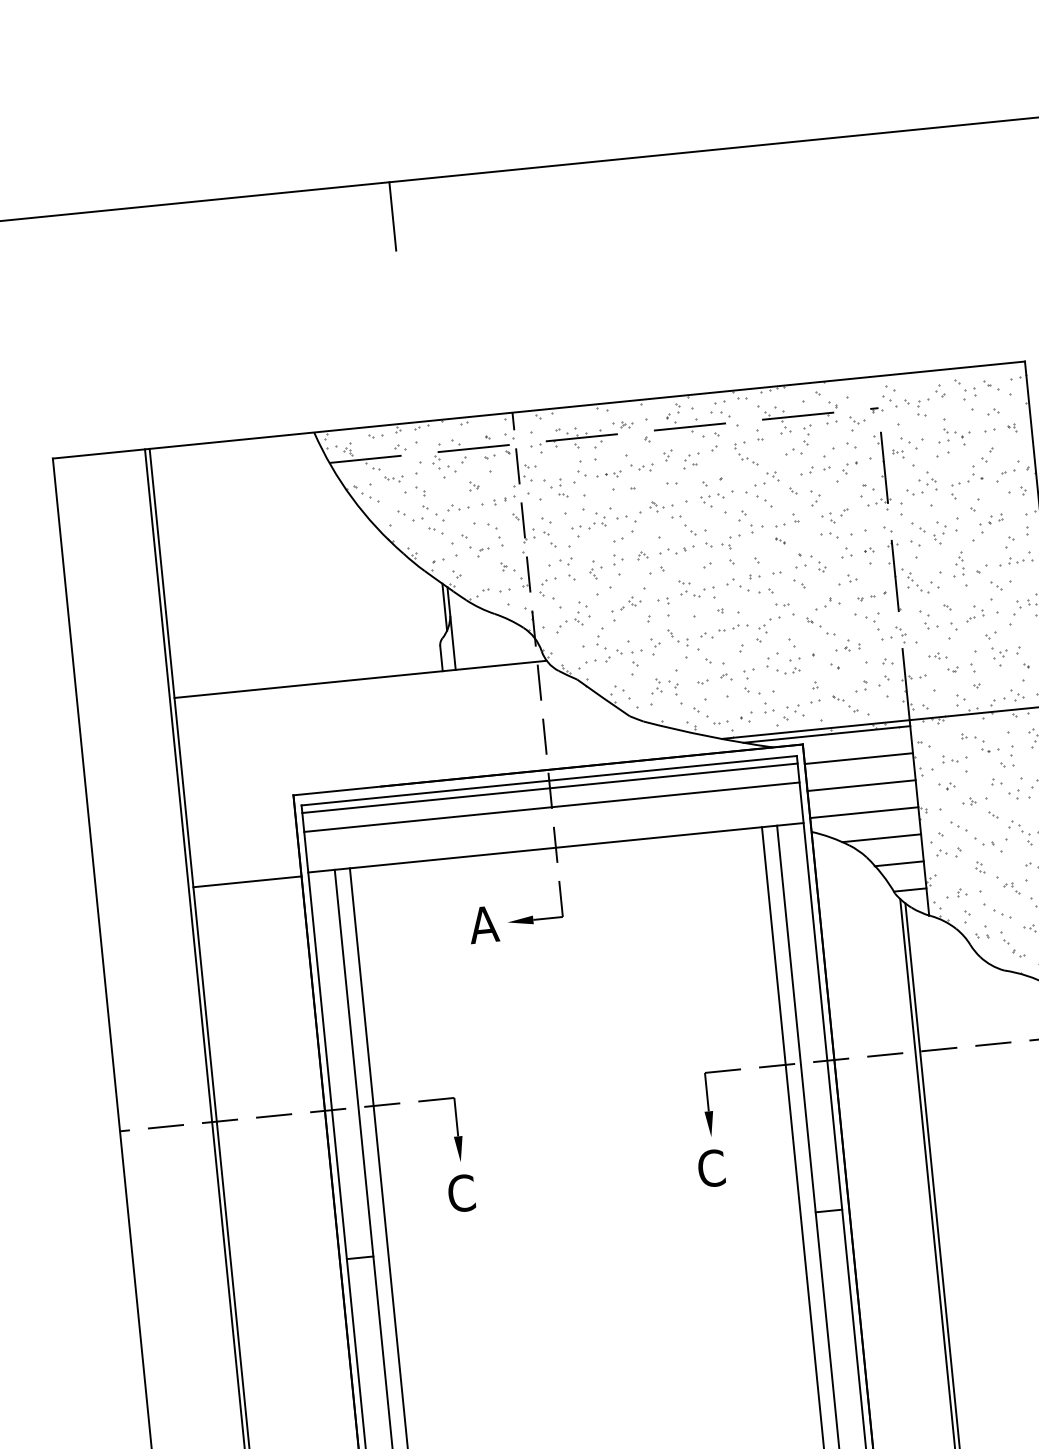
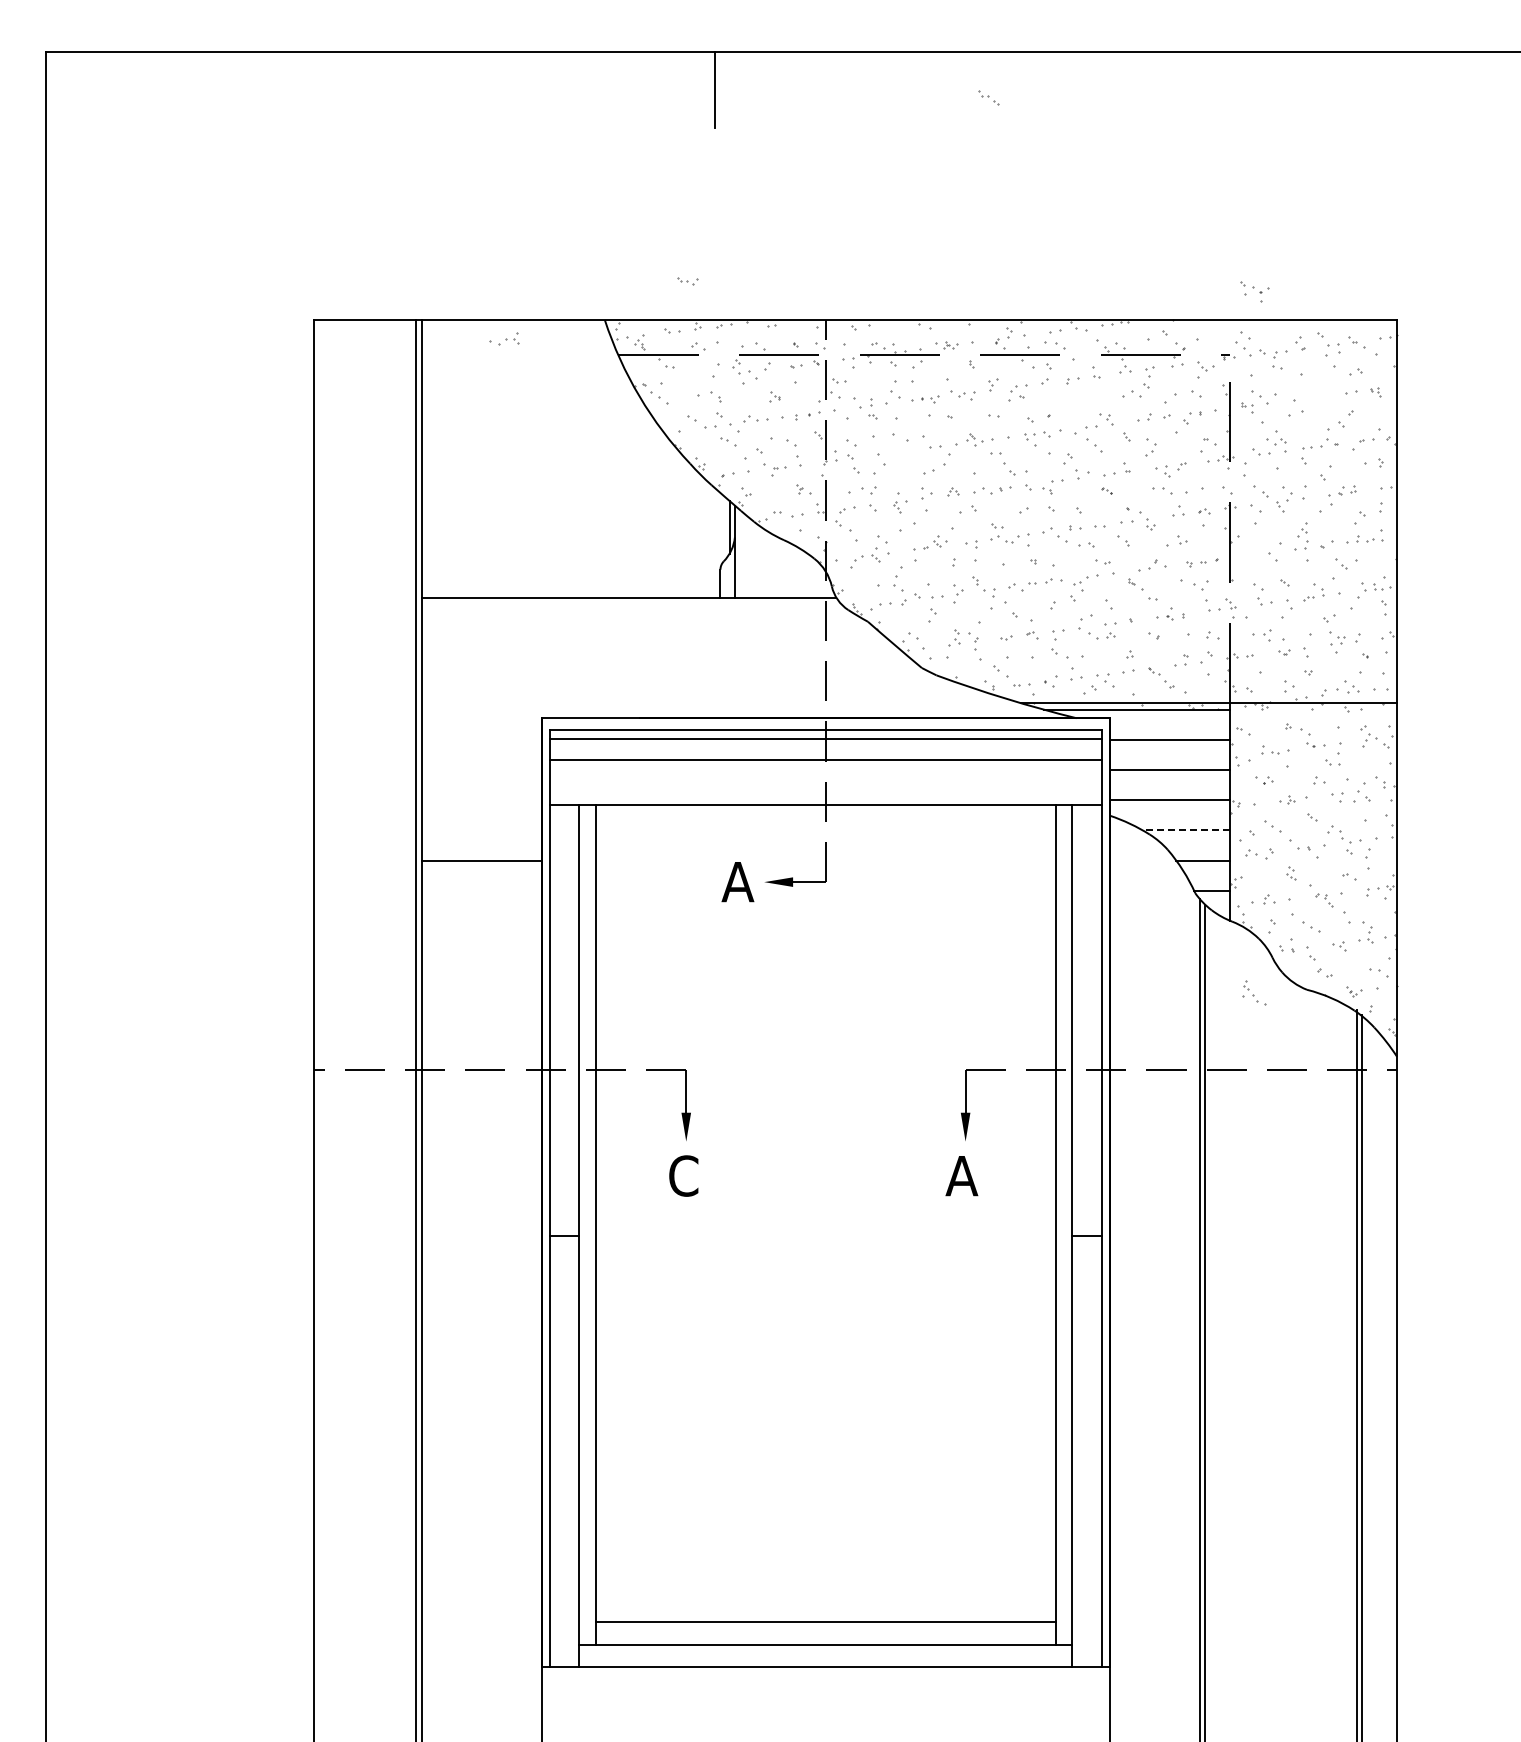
part: (956, 436) -> (1254, 291), moved
part: (747, 459) -> (988, 97), moved
part: (393, 479) -> (687, 281), moved
part: (592, 522) -> (504, 338), moved
part: (917, 582) -> (1254, 992), moved
part: (937, 656) -> (1268, 635), size x1.6
line: (881, 838) -> (1186, 830), solid -> dashed
line: (247, 881) -> (481, 860), moved
text: (710, 1168) -> (961, 1175), C -> A

